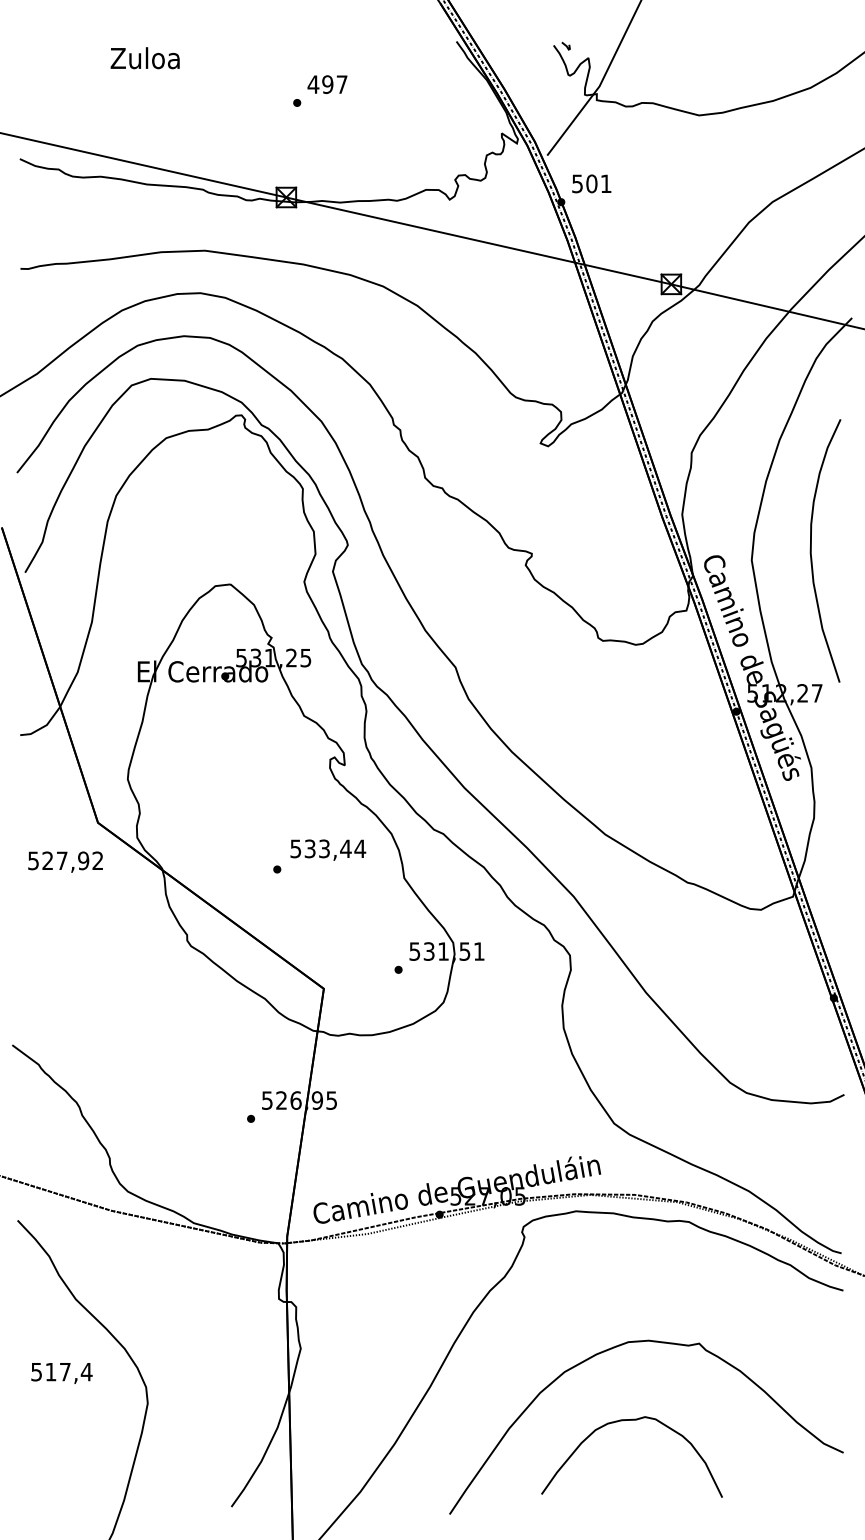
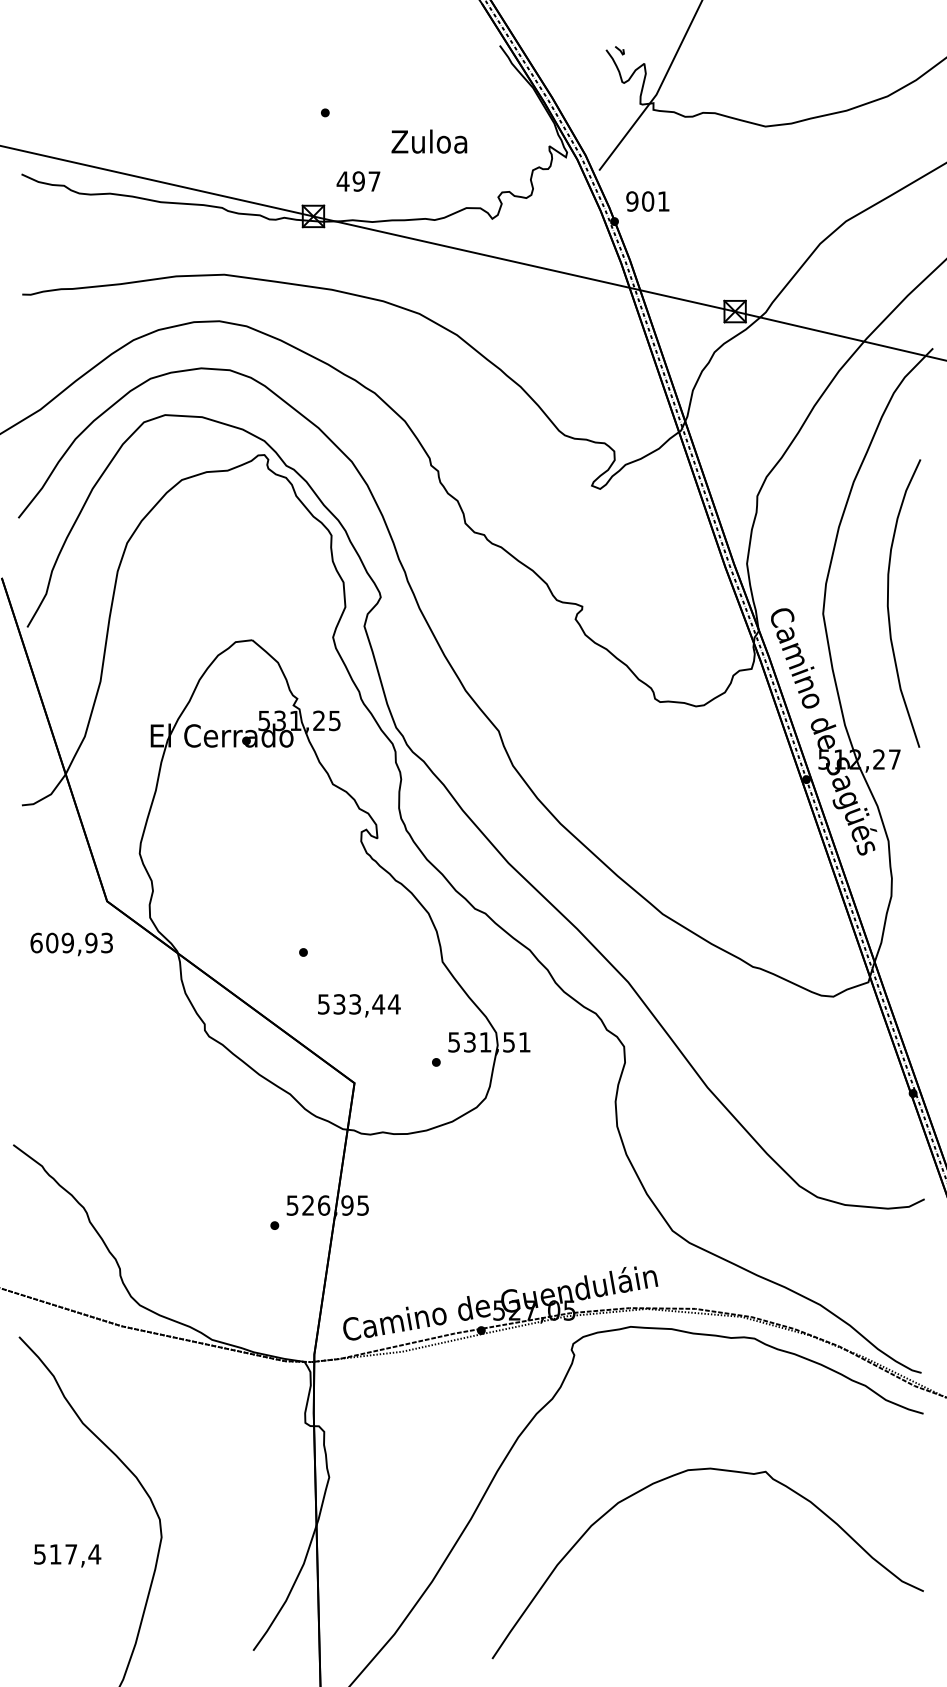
text: (144, 58) -> (428, 141), moved
text: (327, 84) -> (358, 181), moved
text: (577, 183) -> (632, 201), 501 -> 901
text: (328, 849) -> (359, 1005), moved
text: (65, 860) -> (71, 942), 527,92 -> 609,93
text: (61, 1373) -> (67, 1555), moved
curve: (631, 1420) -> (691, 1555), removed

